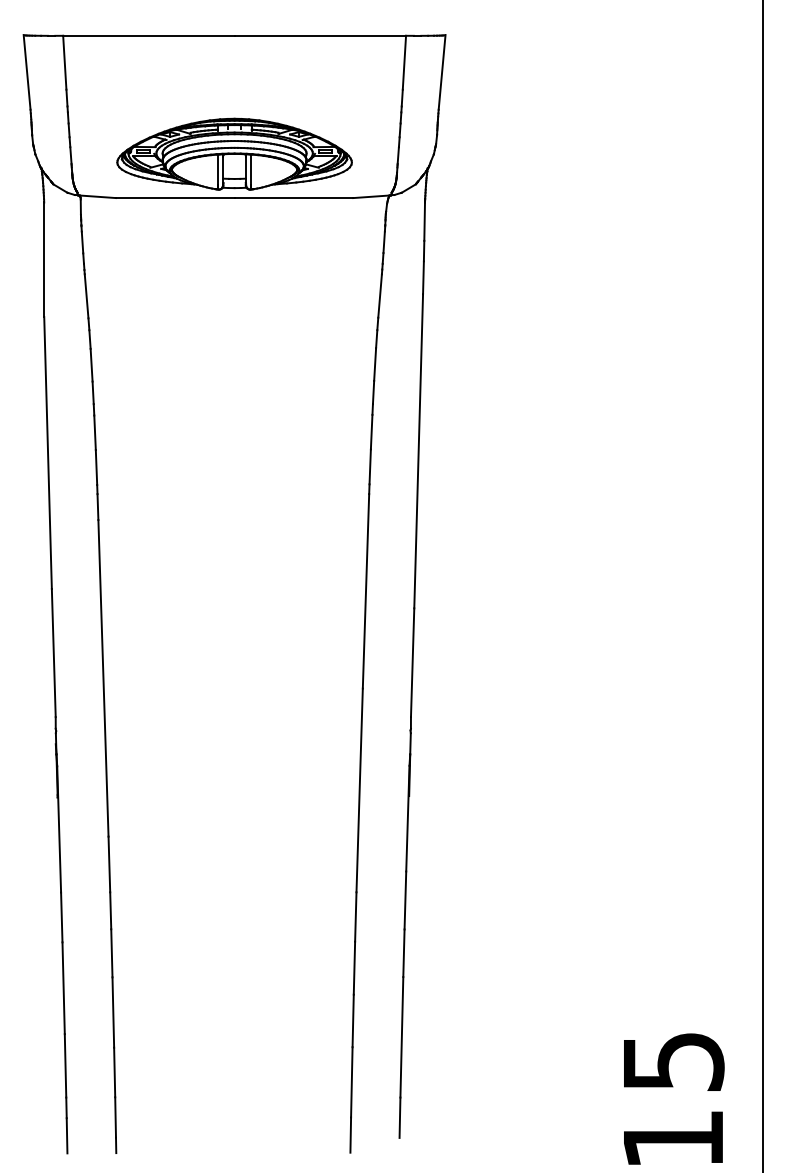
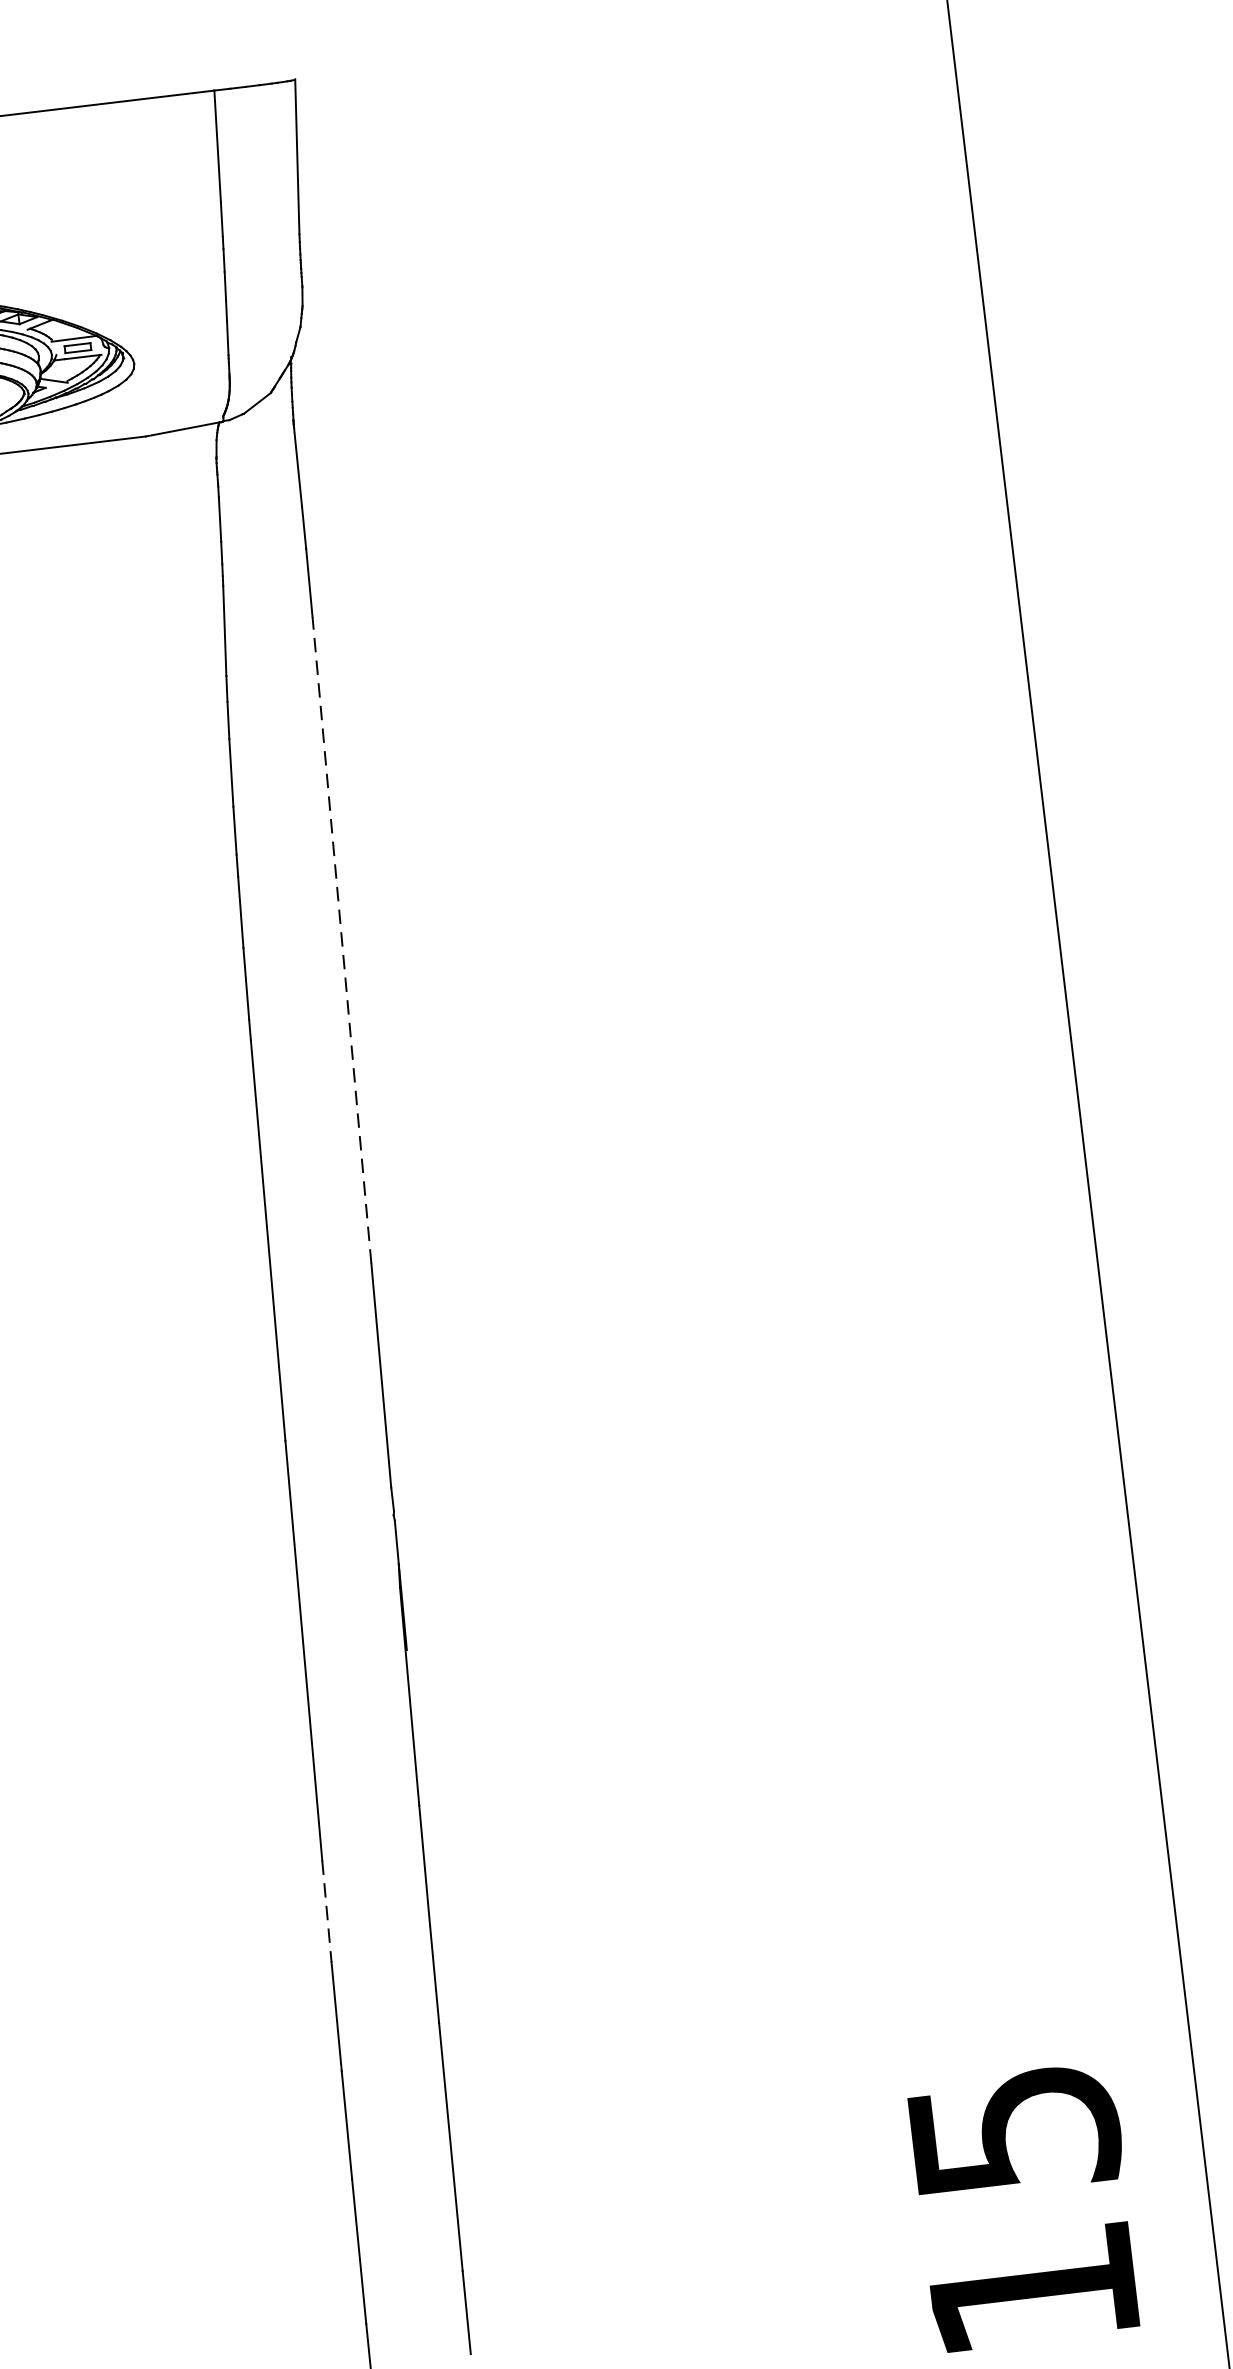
line: (418, 450) -> (341, 938), solid -> dashed
line: (355, 917) -> (326, 1912), solid -> dashed

